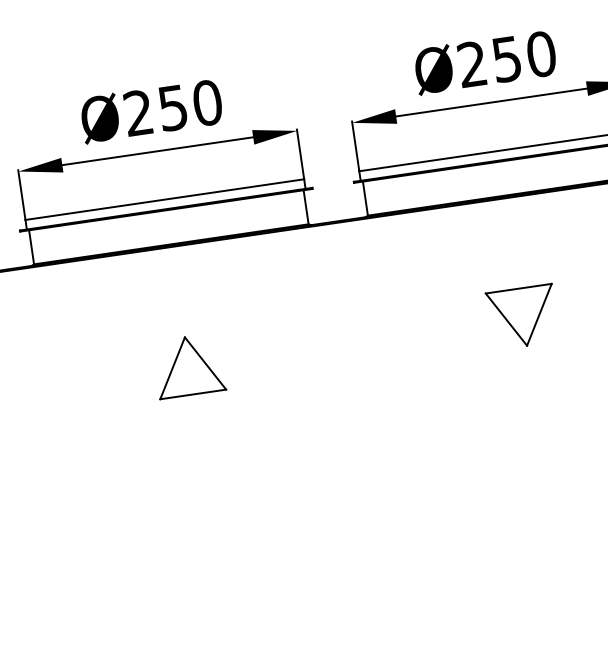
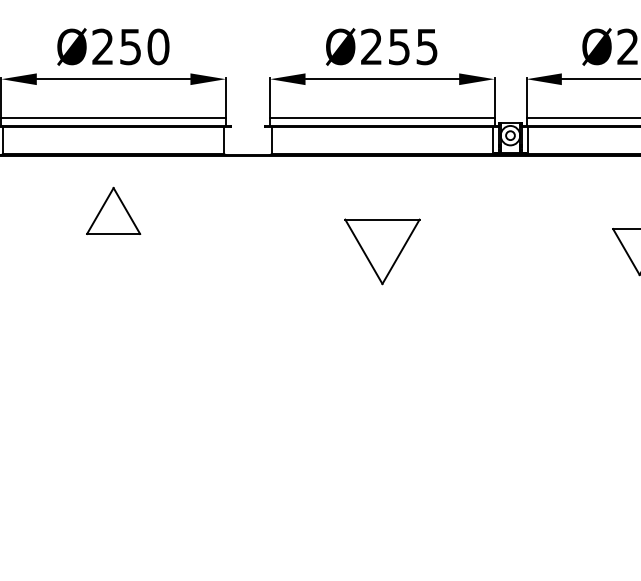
text: (541, 53) -> (427, 46), Ø250 -> Ø255
part: (521, 317) -> (381, 252), size x1.4
part: (188, 365) -> (113, 210), moved

